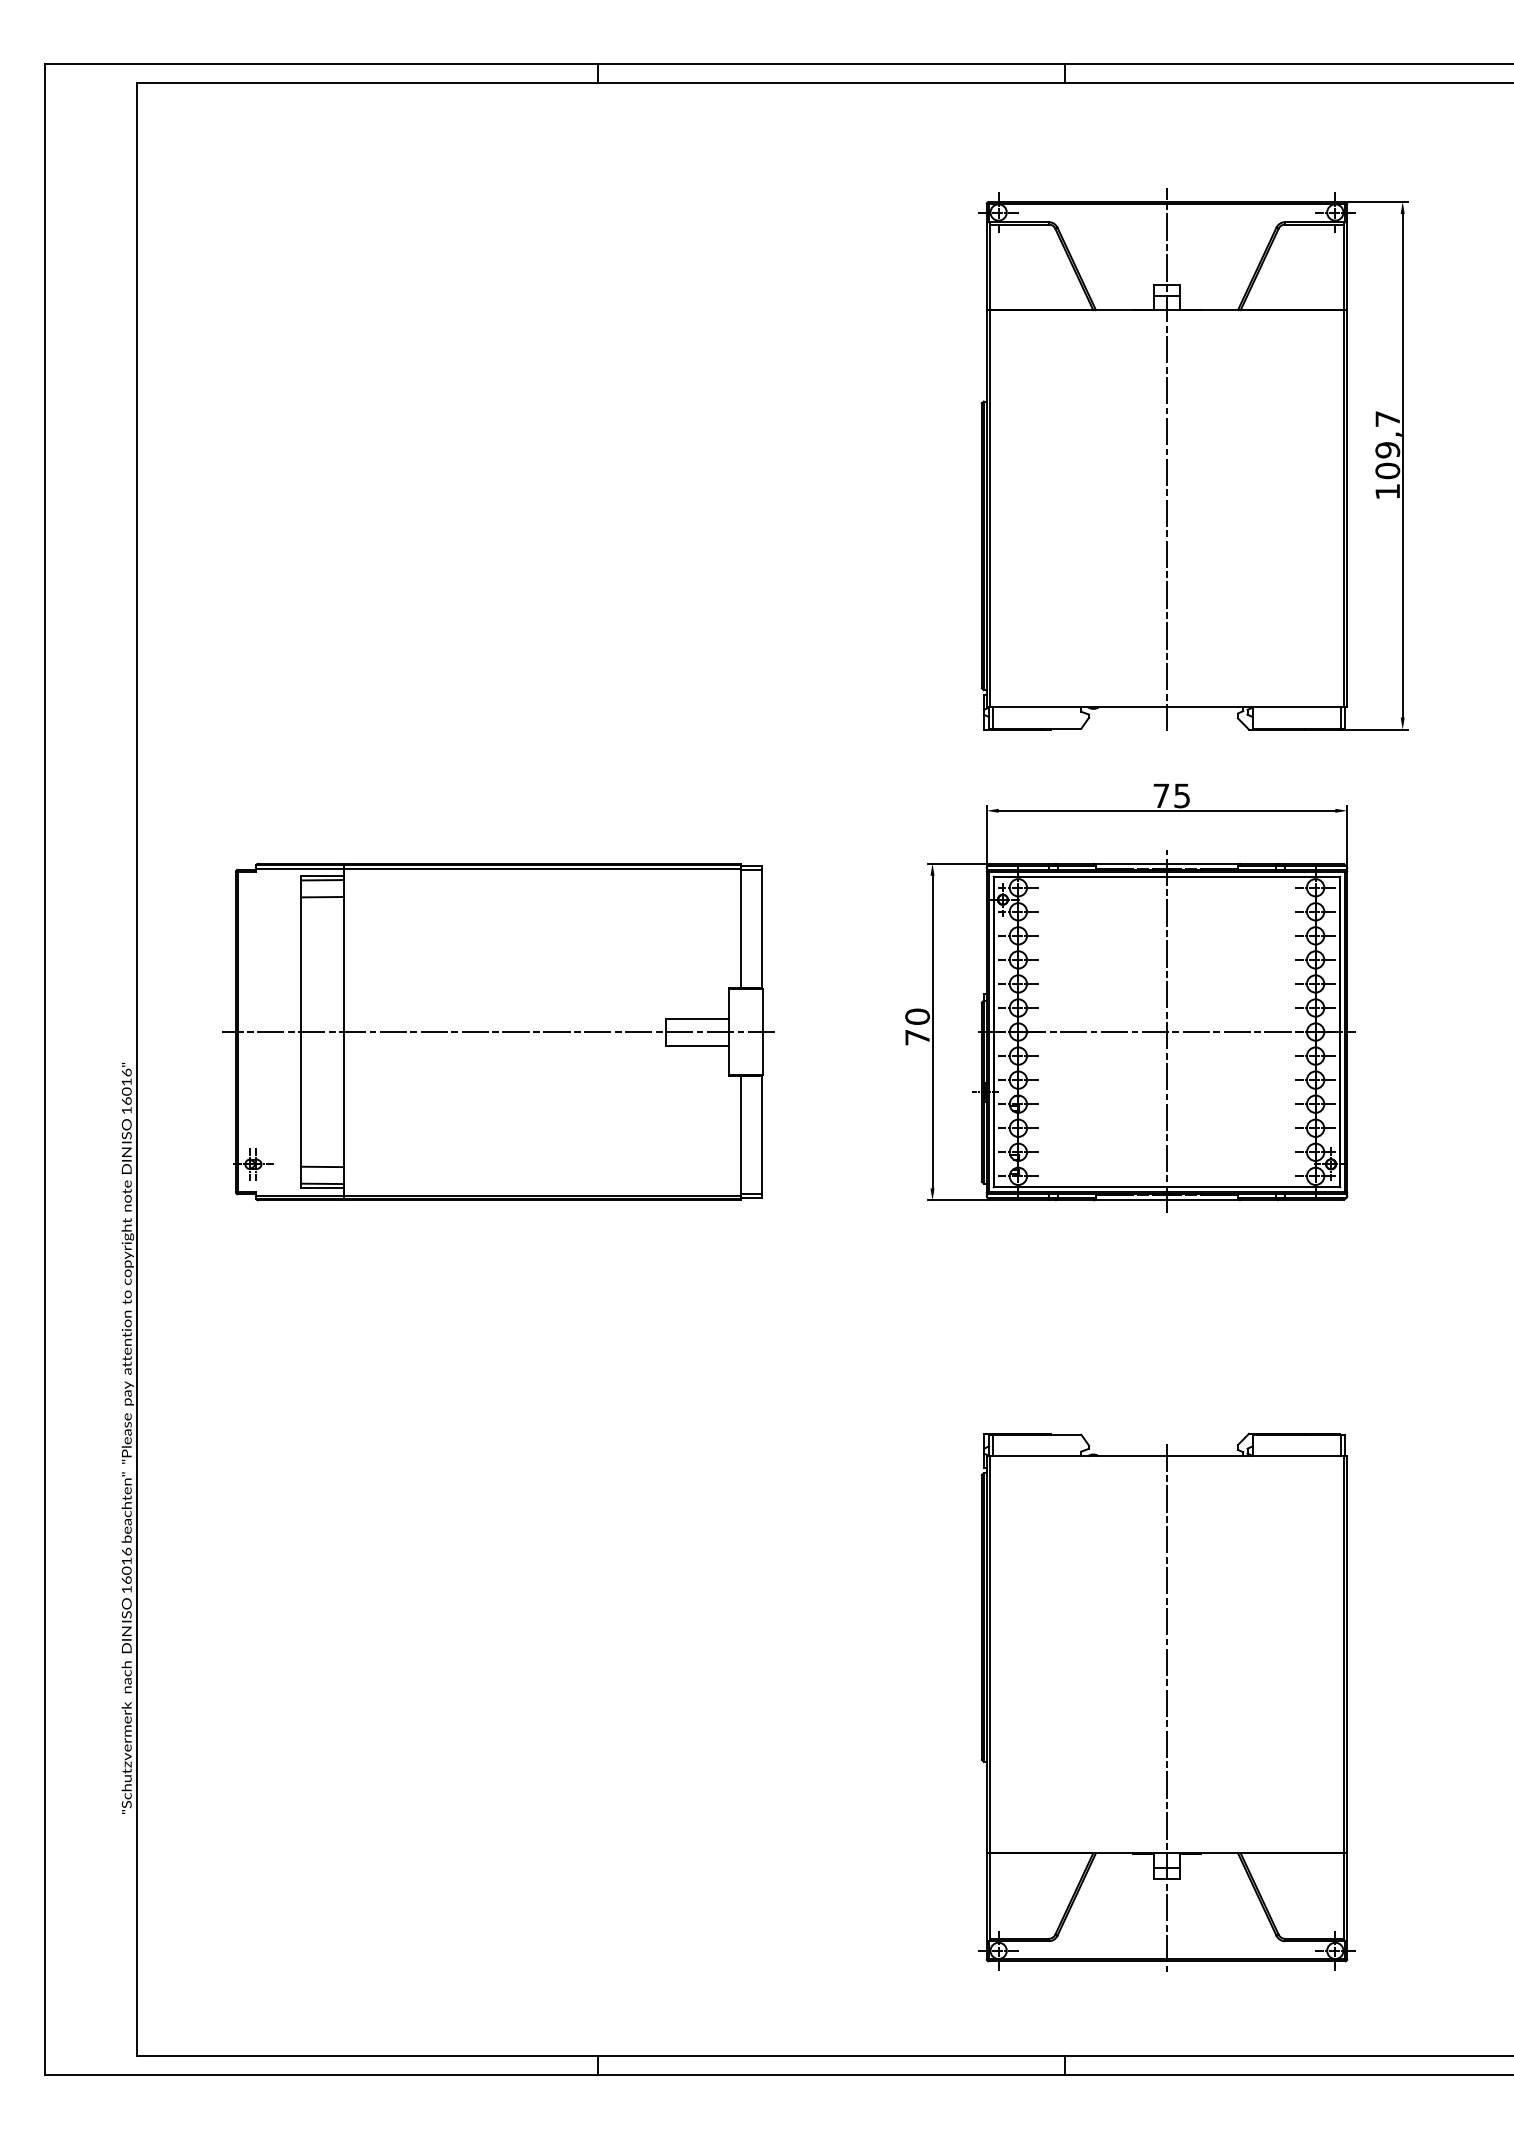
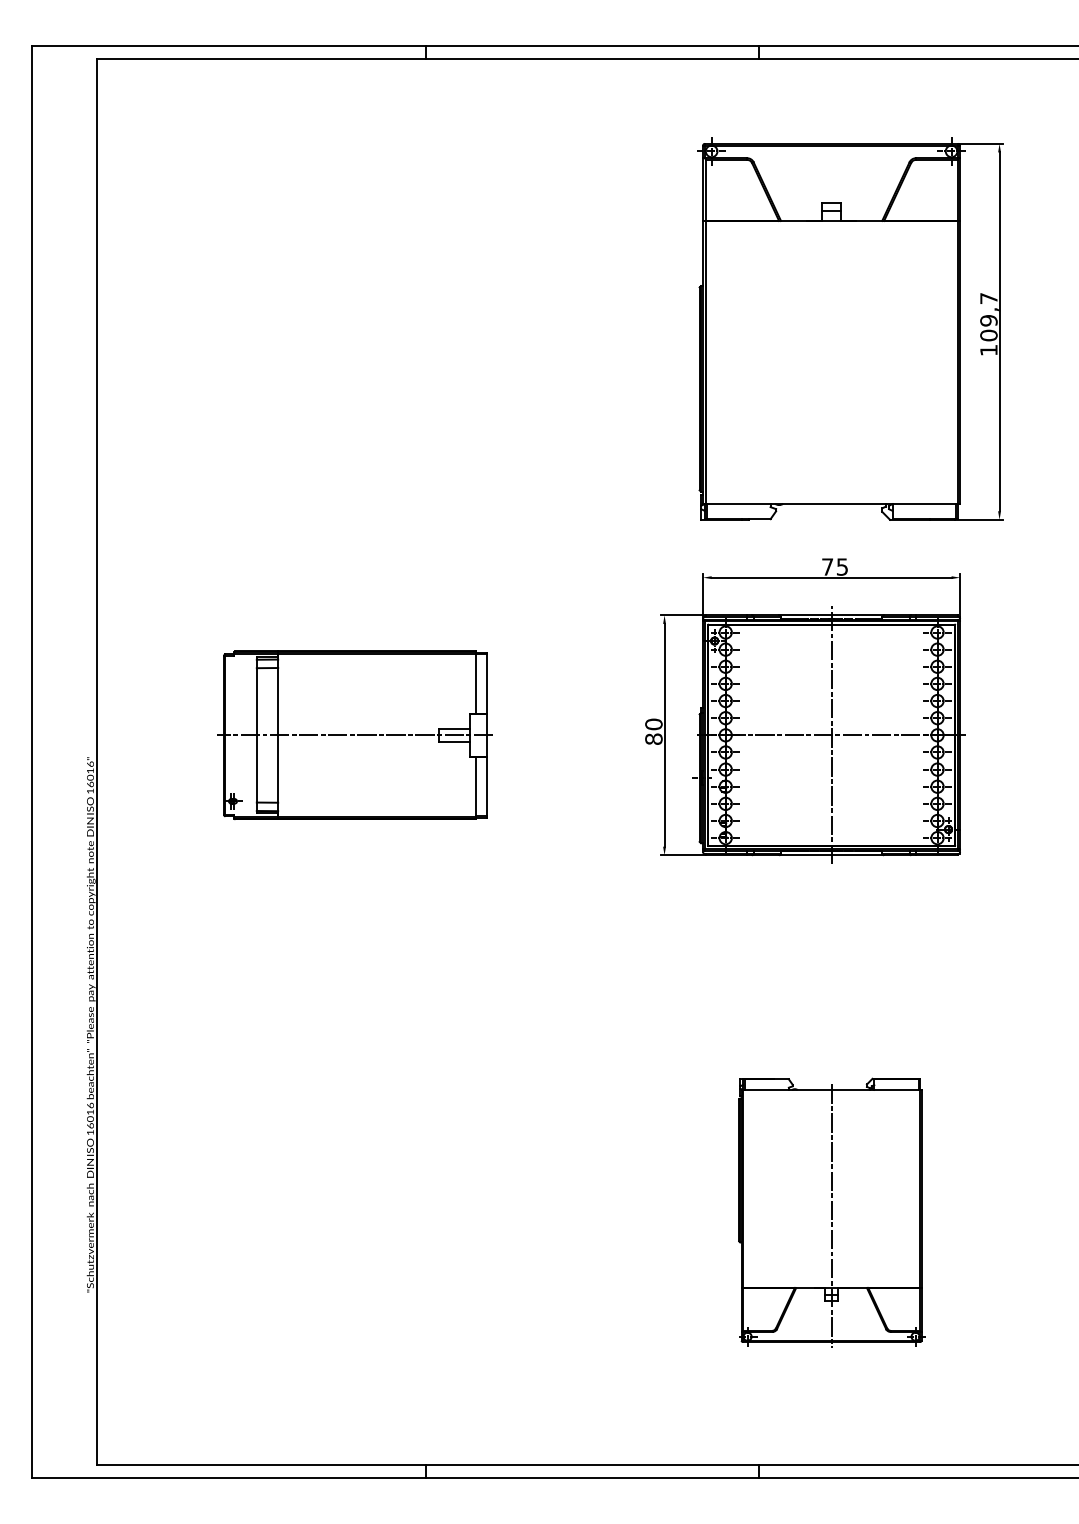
line: (1166, 459) -> (831, 327), removed
part: (497, 1032) -> (354, 735), size x0.7
text: (916, 1036) -> (653, 738), 70 -> 80
part: (1166, 1701) -> (831, 1212), size x0.7

